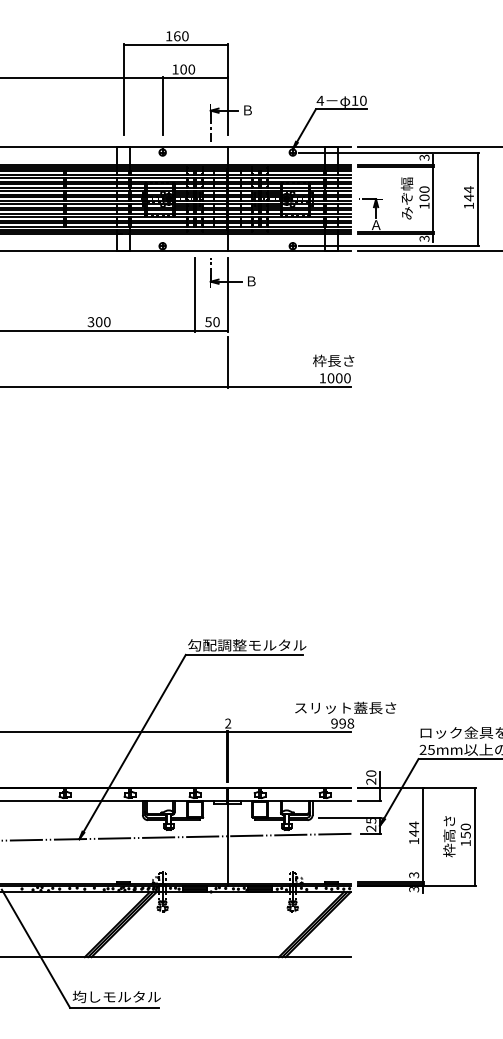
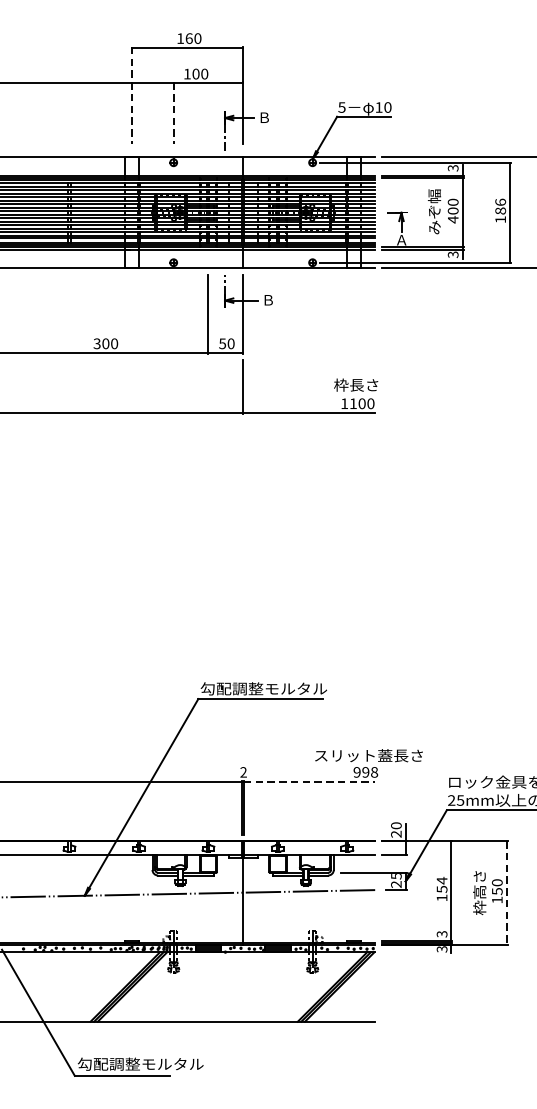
line: (123, 89) -> (131, 95), solid -> dashed
text: (320, 100) -> (342, 107), 4 -> 5
line: (162, 106) -> (173, 113), solid -> dashed
text: (468, 193) -> (500, 206), 144 -> 186
text: (424, 205) -> (453, 219), 100 -> 400
text: (330, 378) -> (352, 403), 1000 -> 1100
line: (290, 732) -> (310, 781), solid -> dashed
text: (414, 832) -> (442, 888), 144 -> 154
line: (474, 836) -> (506, 892), solid -> dashed
text: (131, 996) -> (140, 1063), 均しモルタル -> 勾配調整モルタル

